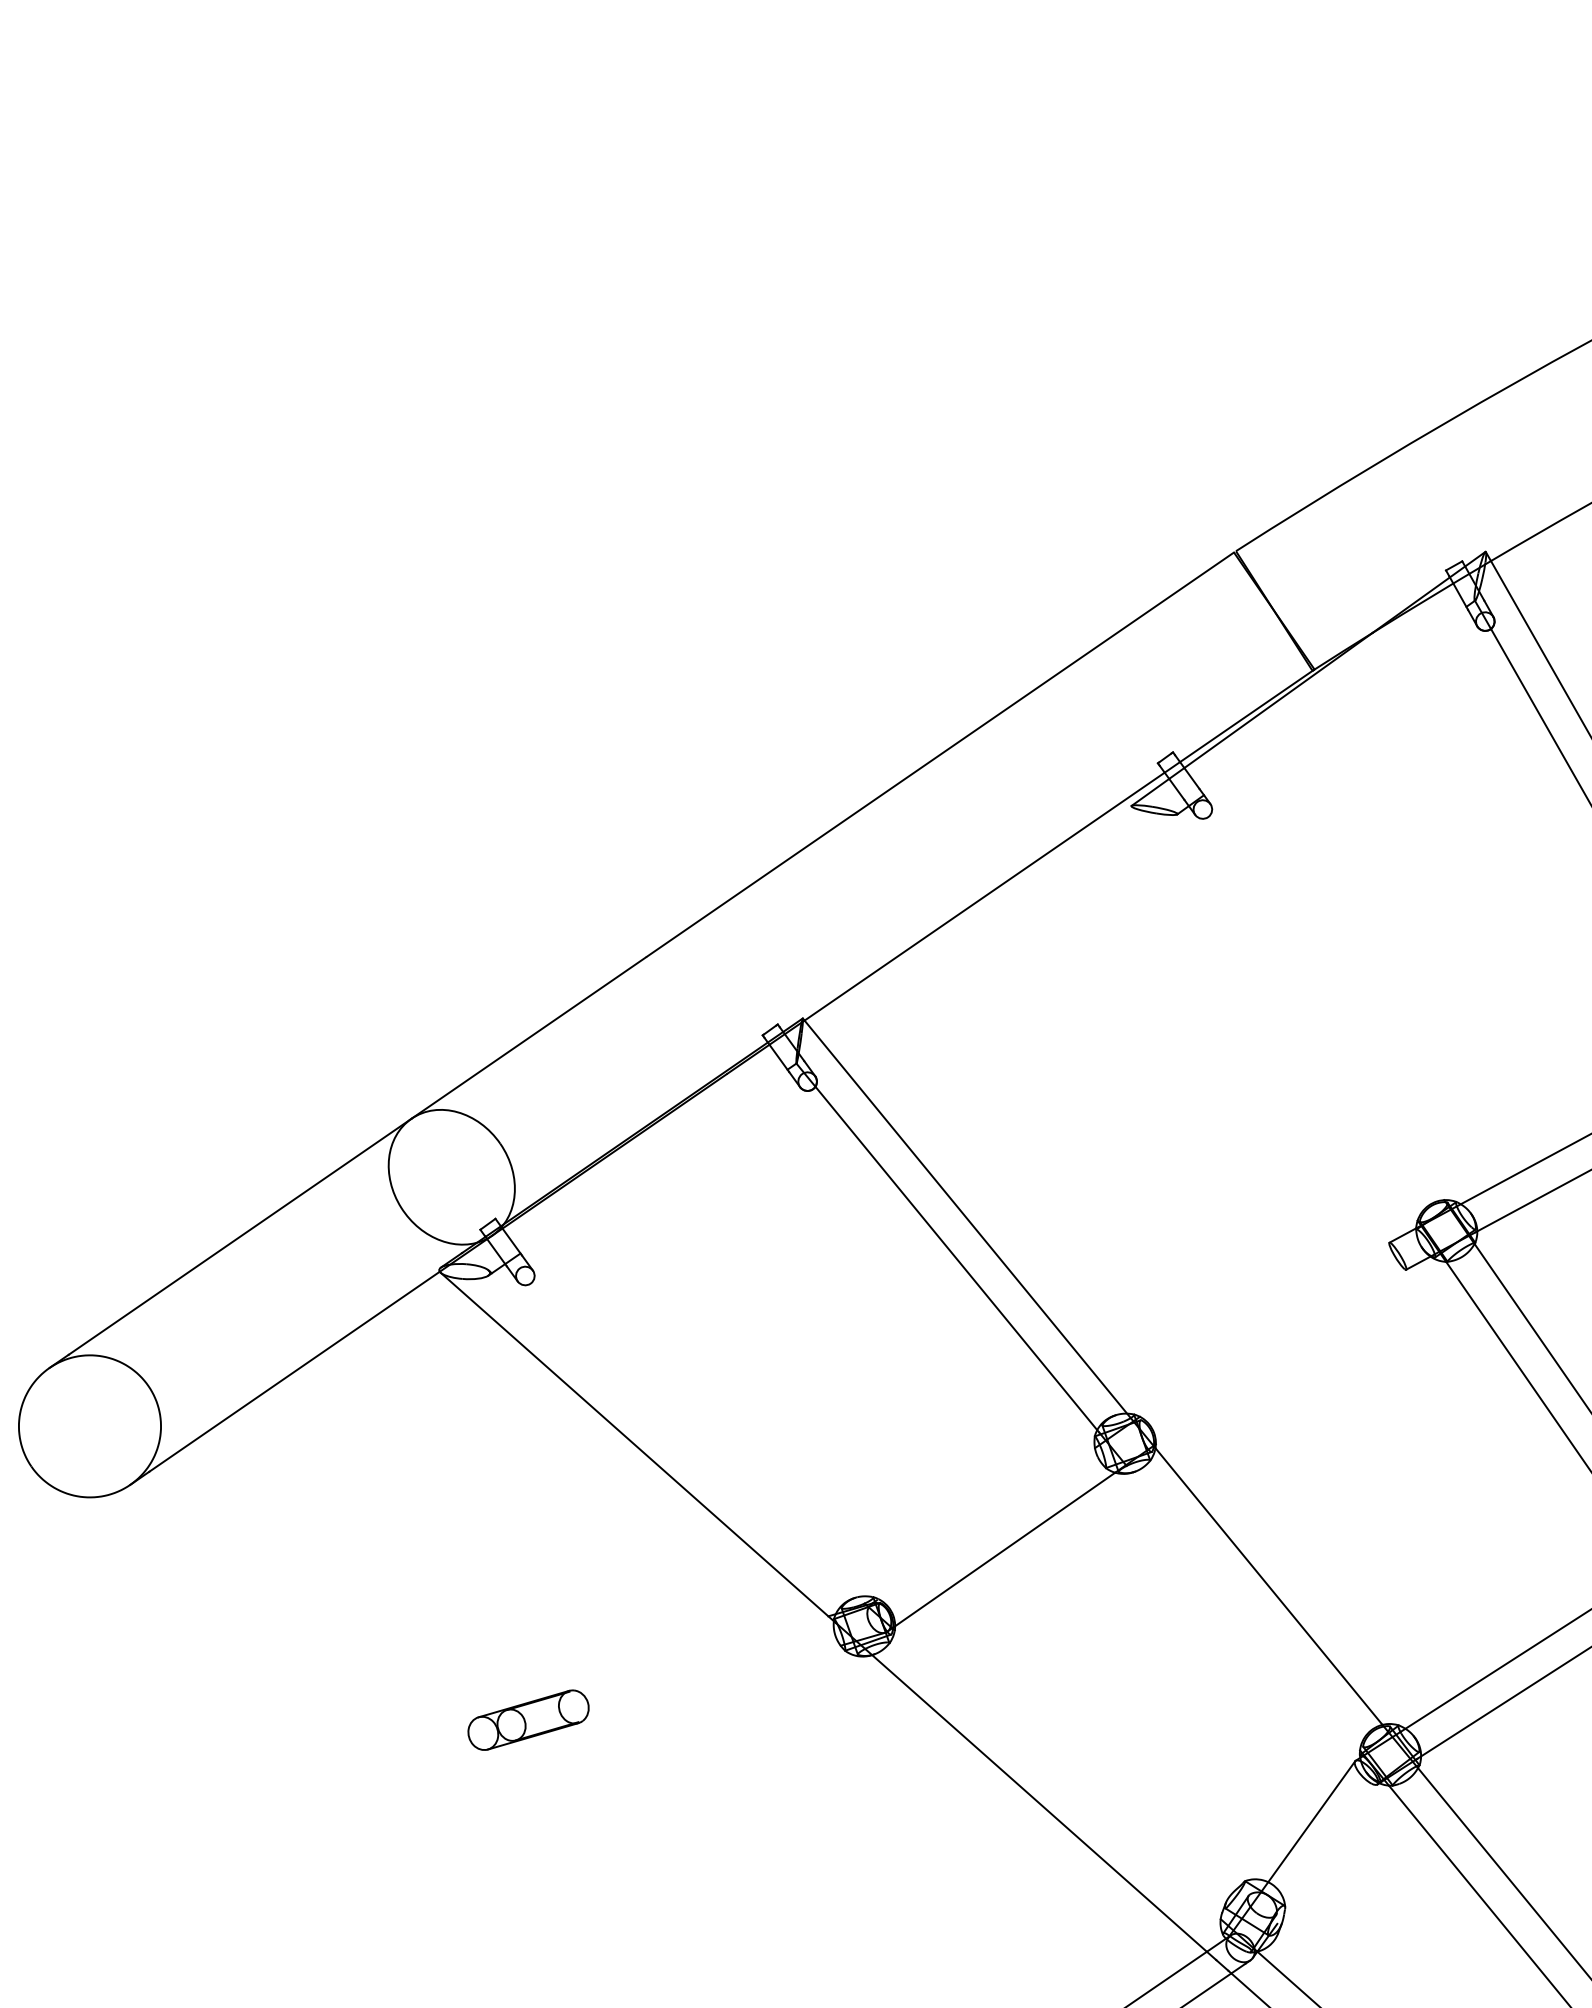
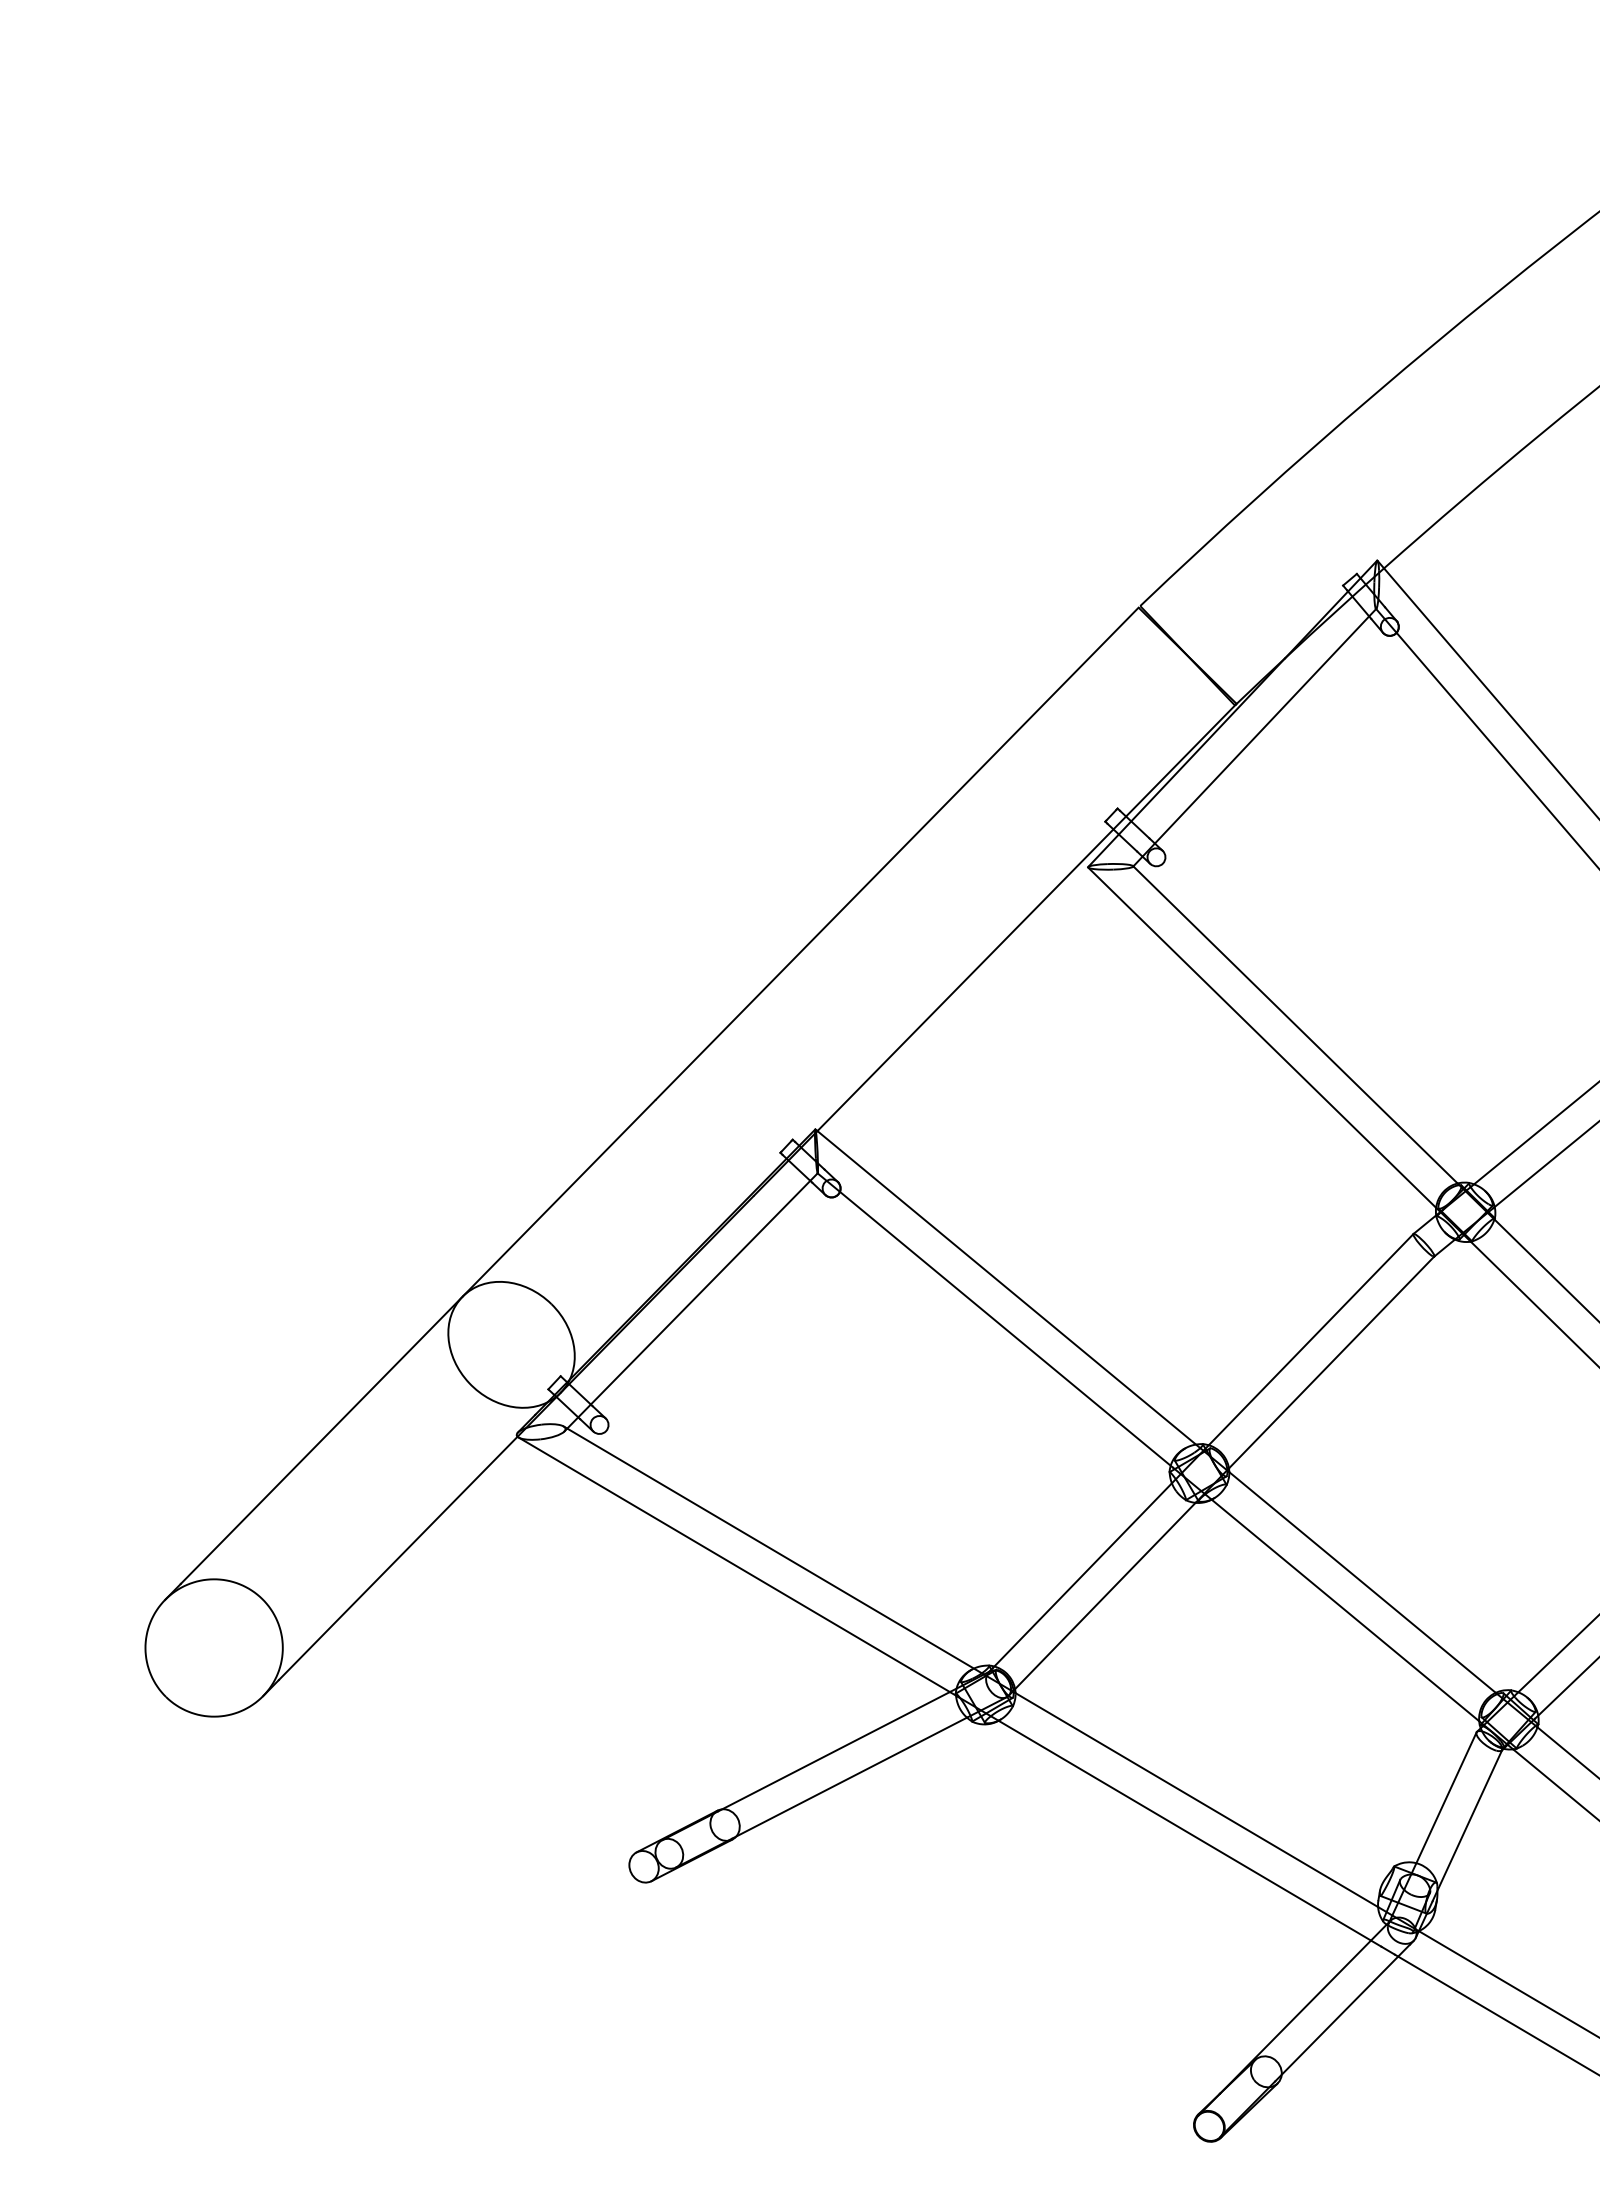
line: (1334, 700) -> (1261, 729), added
line: (1311, 1006) -> (1295, 1024), added
line: (1274, 1013) -> (1262, 1037), added
line: (653, 1161) -> (700, 1292), added
line: (1264, 1329) -> (1310, 1339), added
line: (1280, 1357) -> (1331, 1362), added
line: (678, 1437) -> (774, 1550), added
line: (984, 1523) -> (1081, 1575), added
line: (1243, 1607) -> (1342, 1607), added
line: (698, 1653) -> (833, 1751), added
line: (709, 1683) -> (849, 1777), added
line: (1057, 1775) -> (1196, 1800), added
line: (1327, 1853) -> (1467, 1825), added

